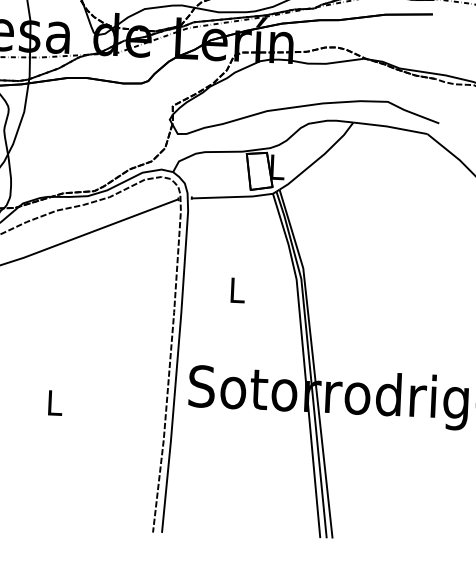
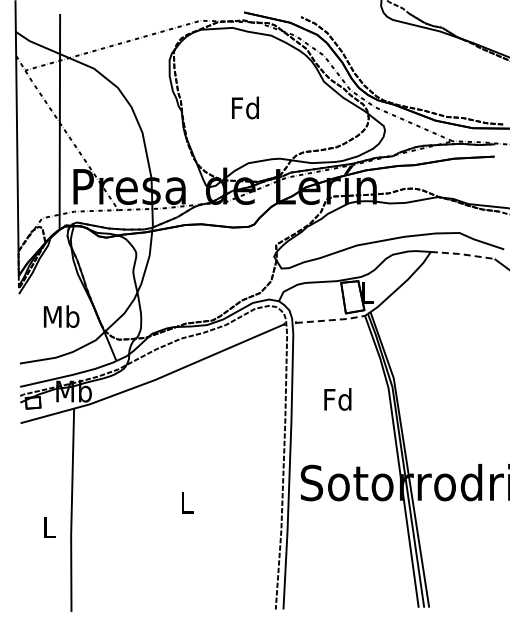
line: (390, 127) -> (462, 254), solid -> dashed
line: (233, 197) -> (331, 320), solid -> dashed
text: (236, 290) -> (337, 399), L -> Fd

